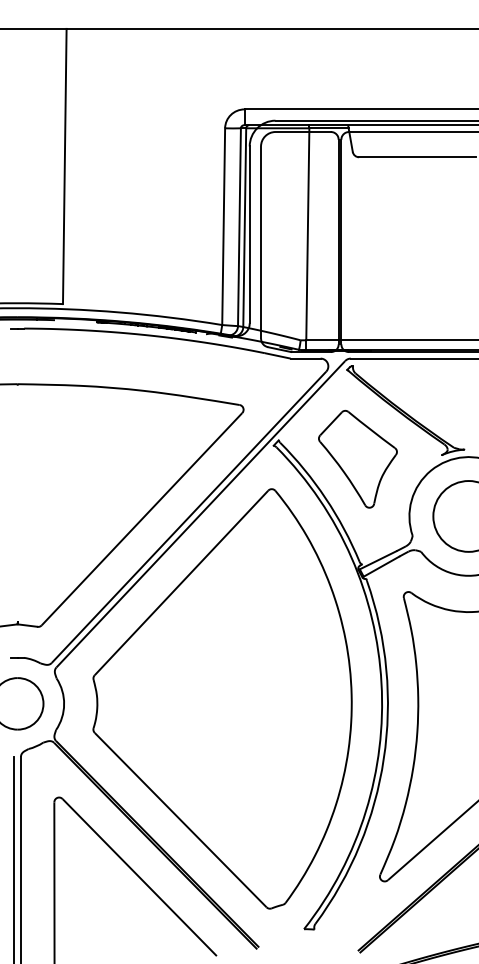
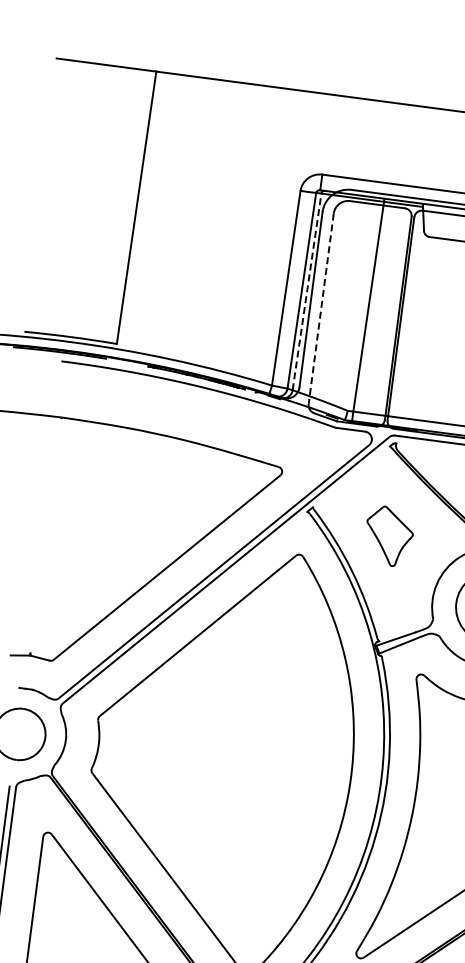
line: (244, 227) -> (306, 291), solid -> dashed
line: (261, 242) -> (321, 308), solid -> dashed
part: (357, 459) -> (388, 536), size x0.6

